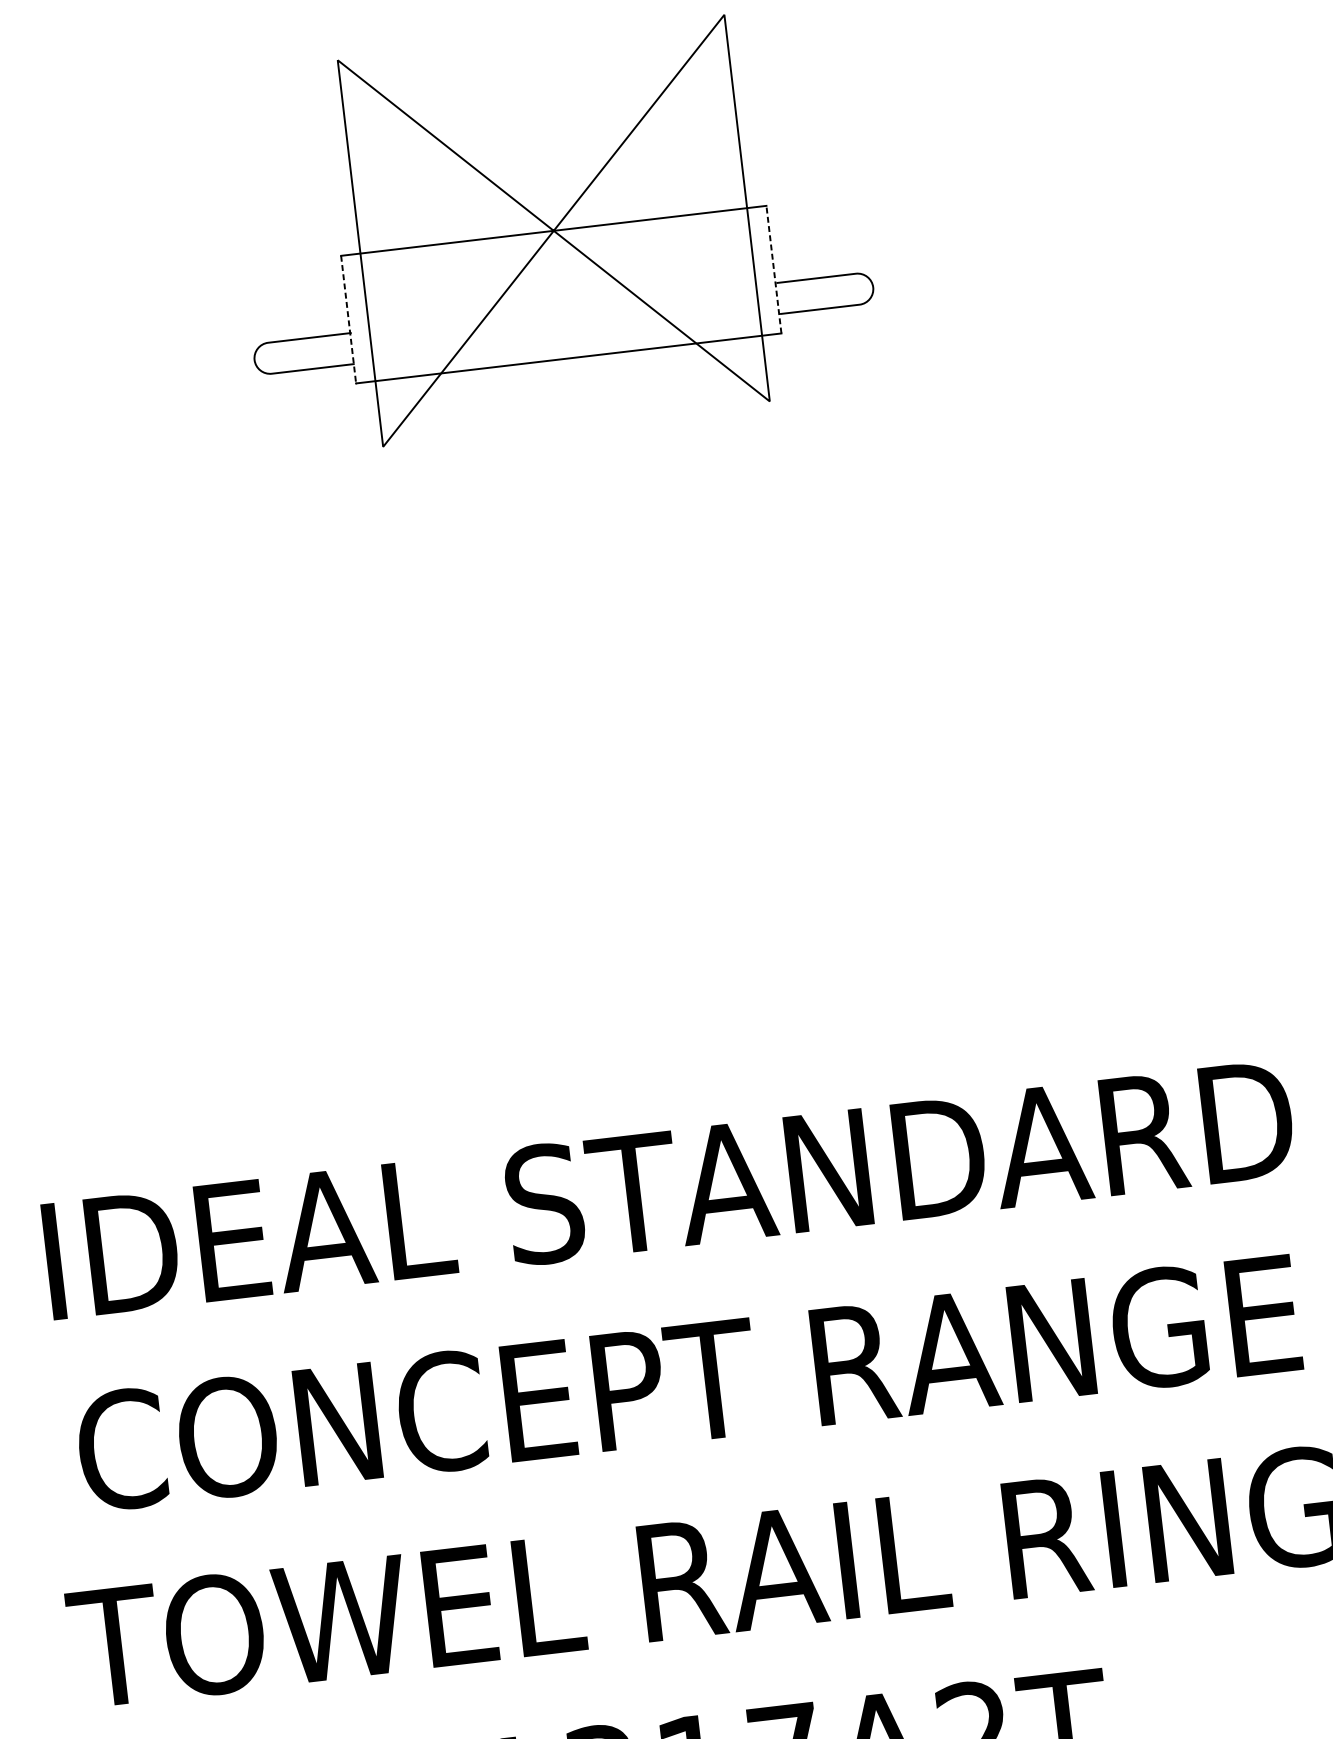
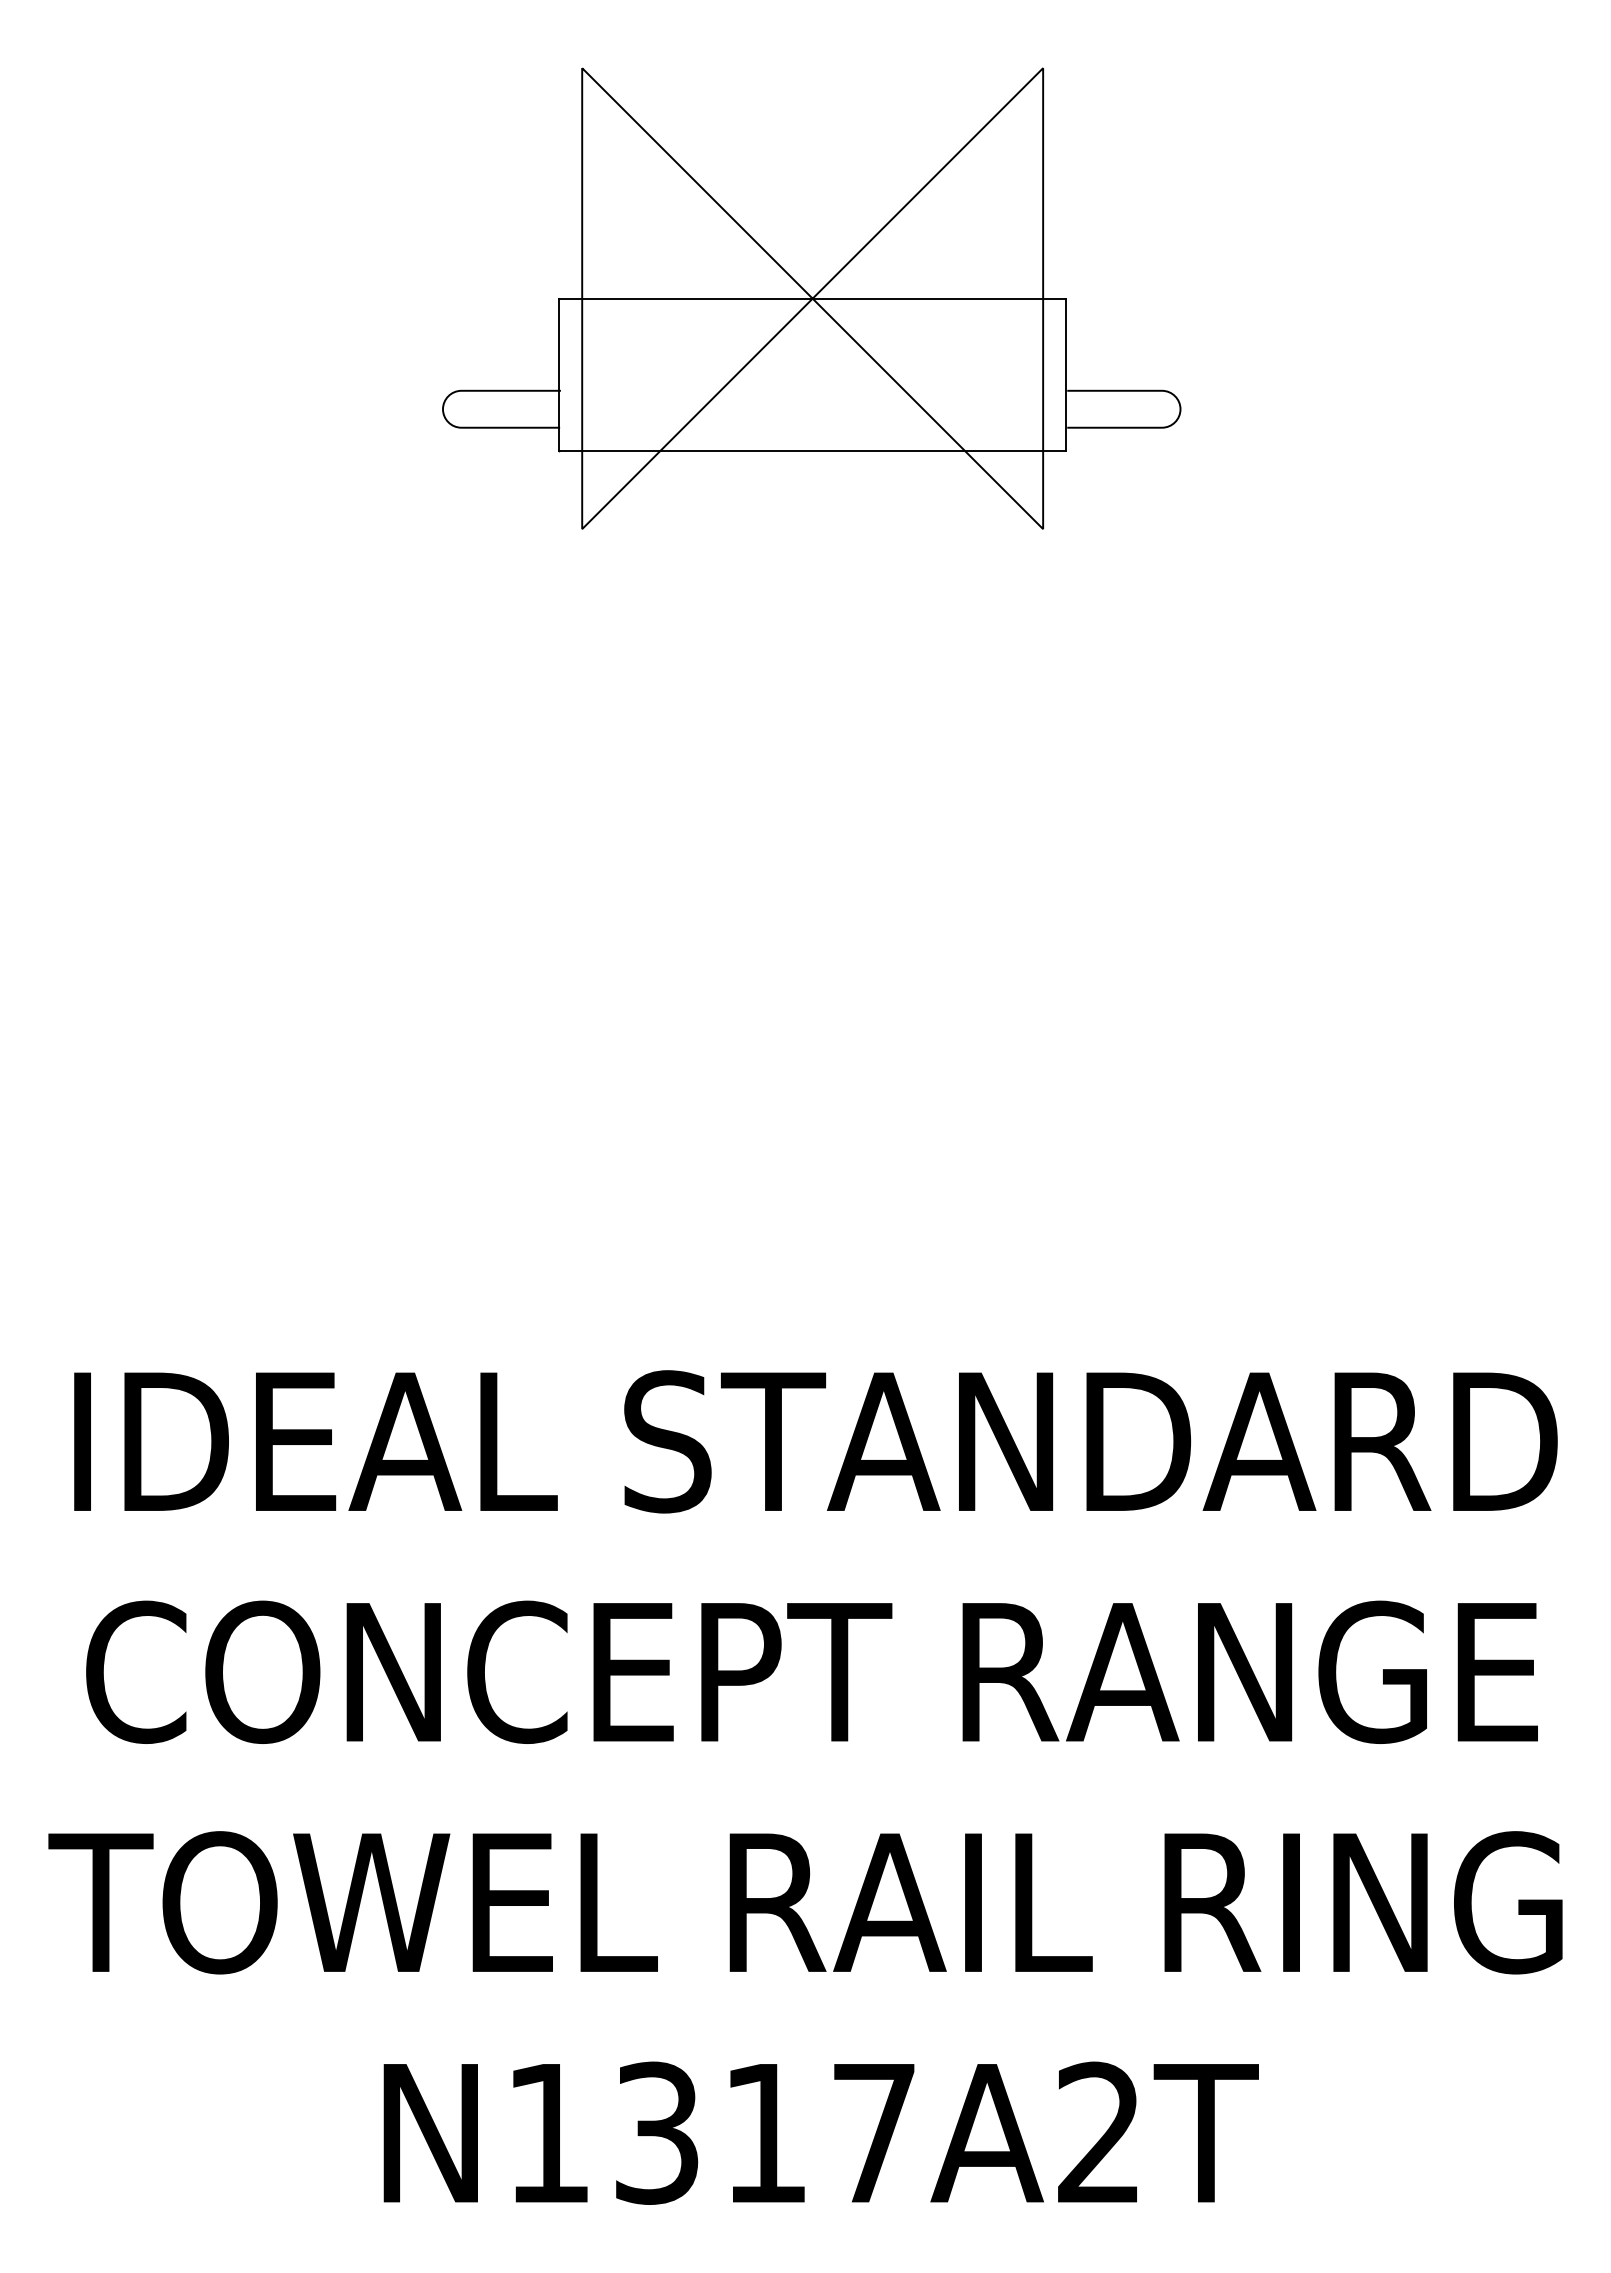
line: (774, 269) -> (1066, 374), dashed -> solid
line: (348, 320) -> (559, 375), dashed -> solid

